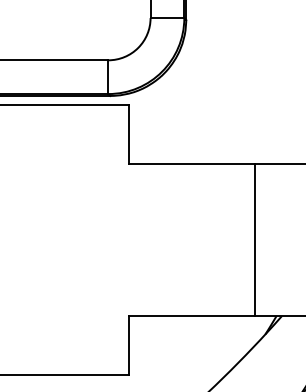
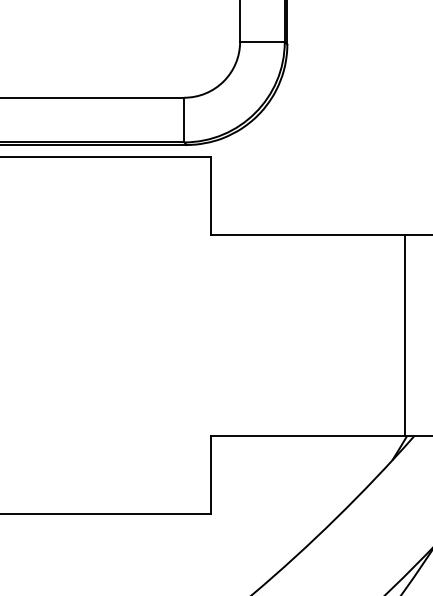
line: (255, 239) -> (404, 335), moved

